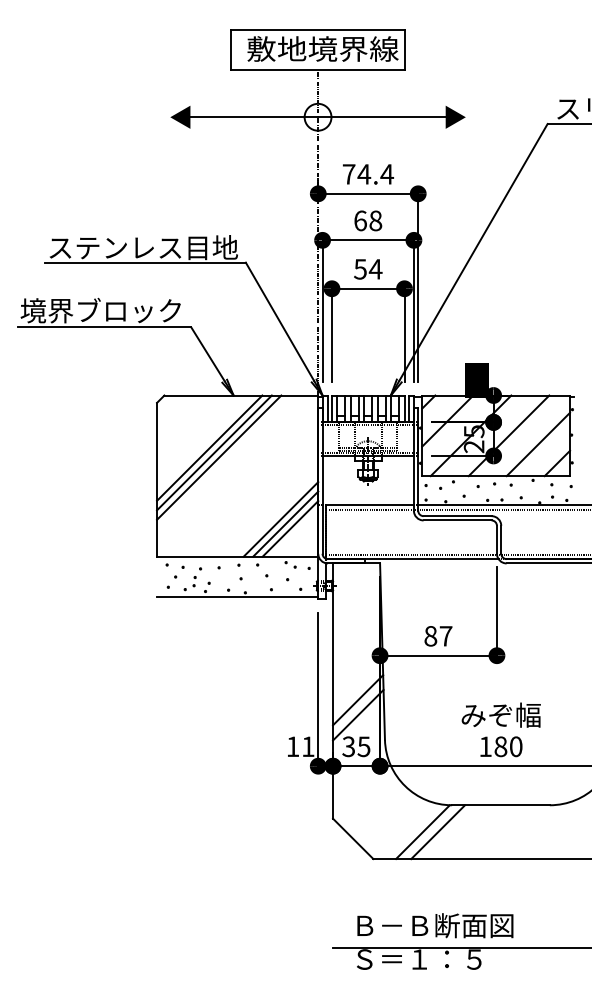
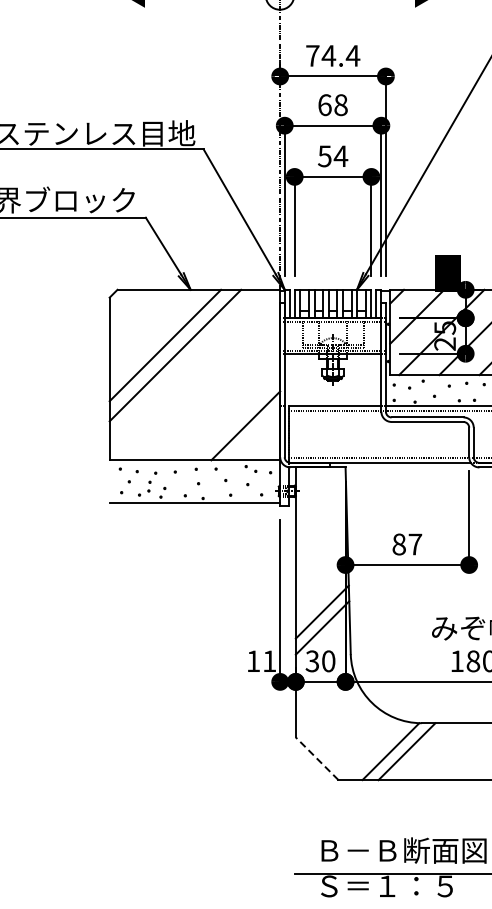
line: (214, 452) -> (170, 350), removed
line: (280, 519) -> (240, 420), removed
line: (290, 528) -> (250, 430), removed
text: (363, 746) -> (328, 661), 35 -> 30
line: (352, 838) -> (316, 758), solid -> dashed

